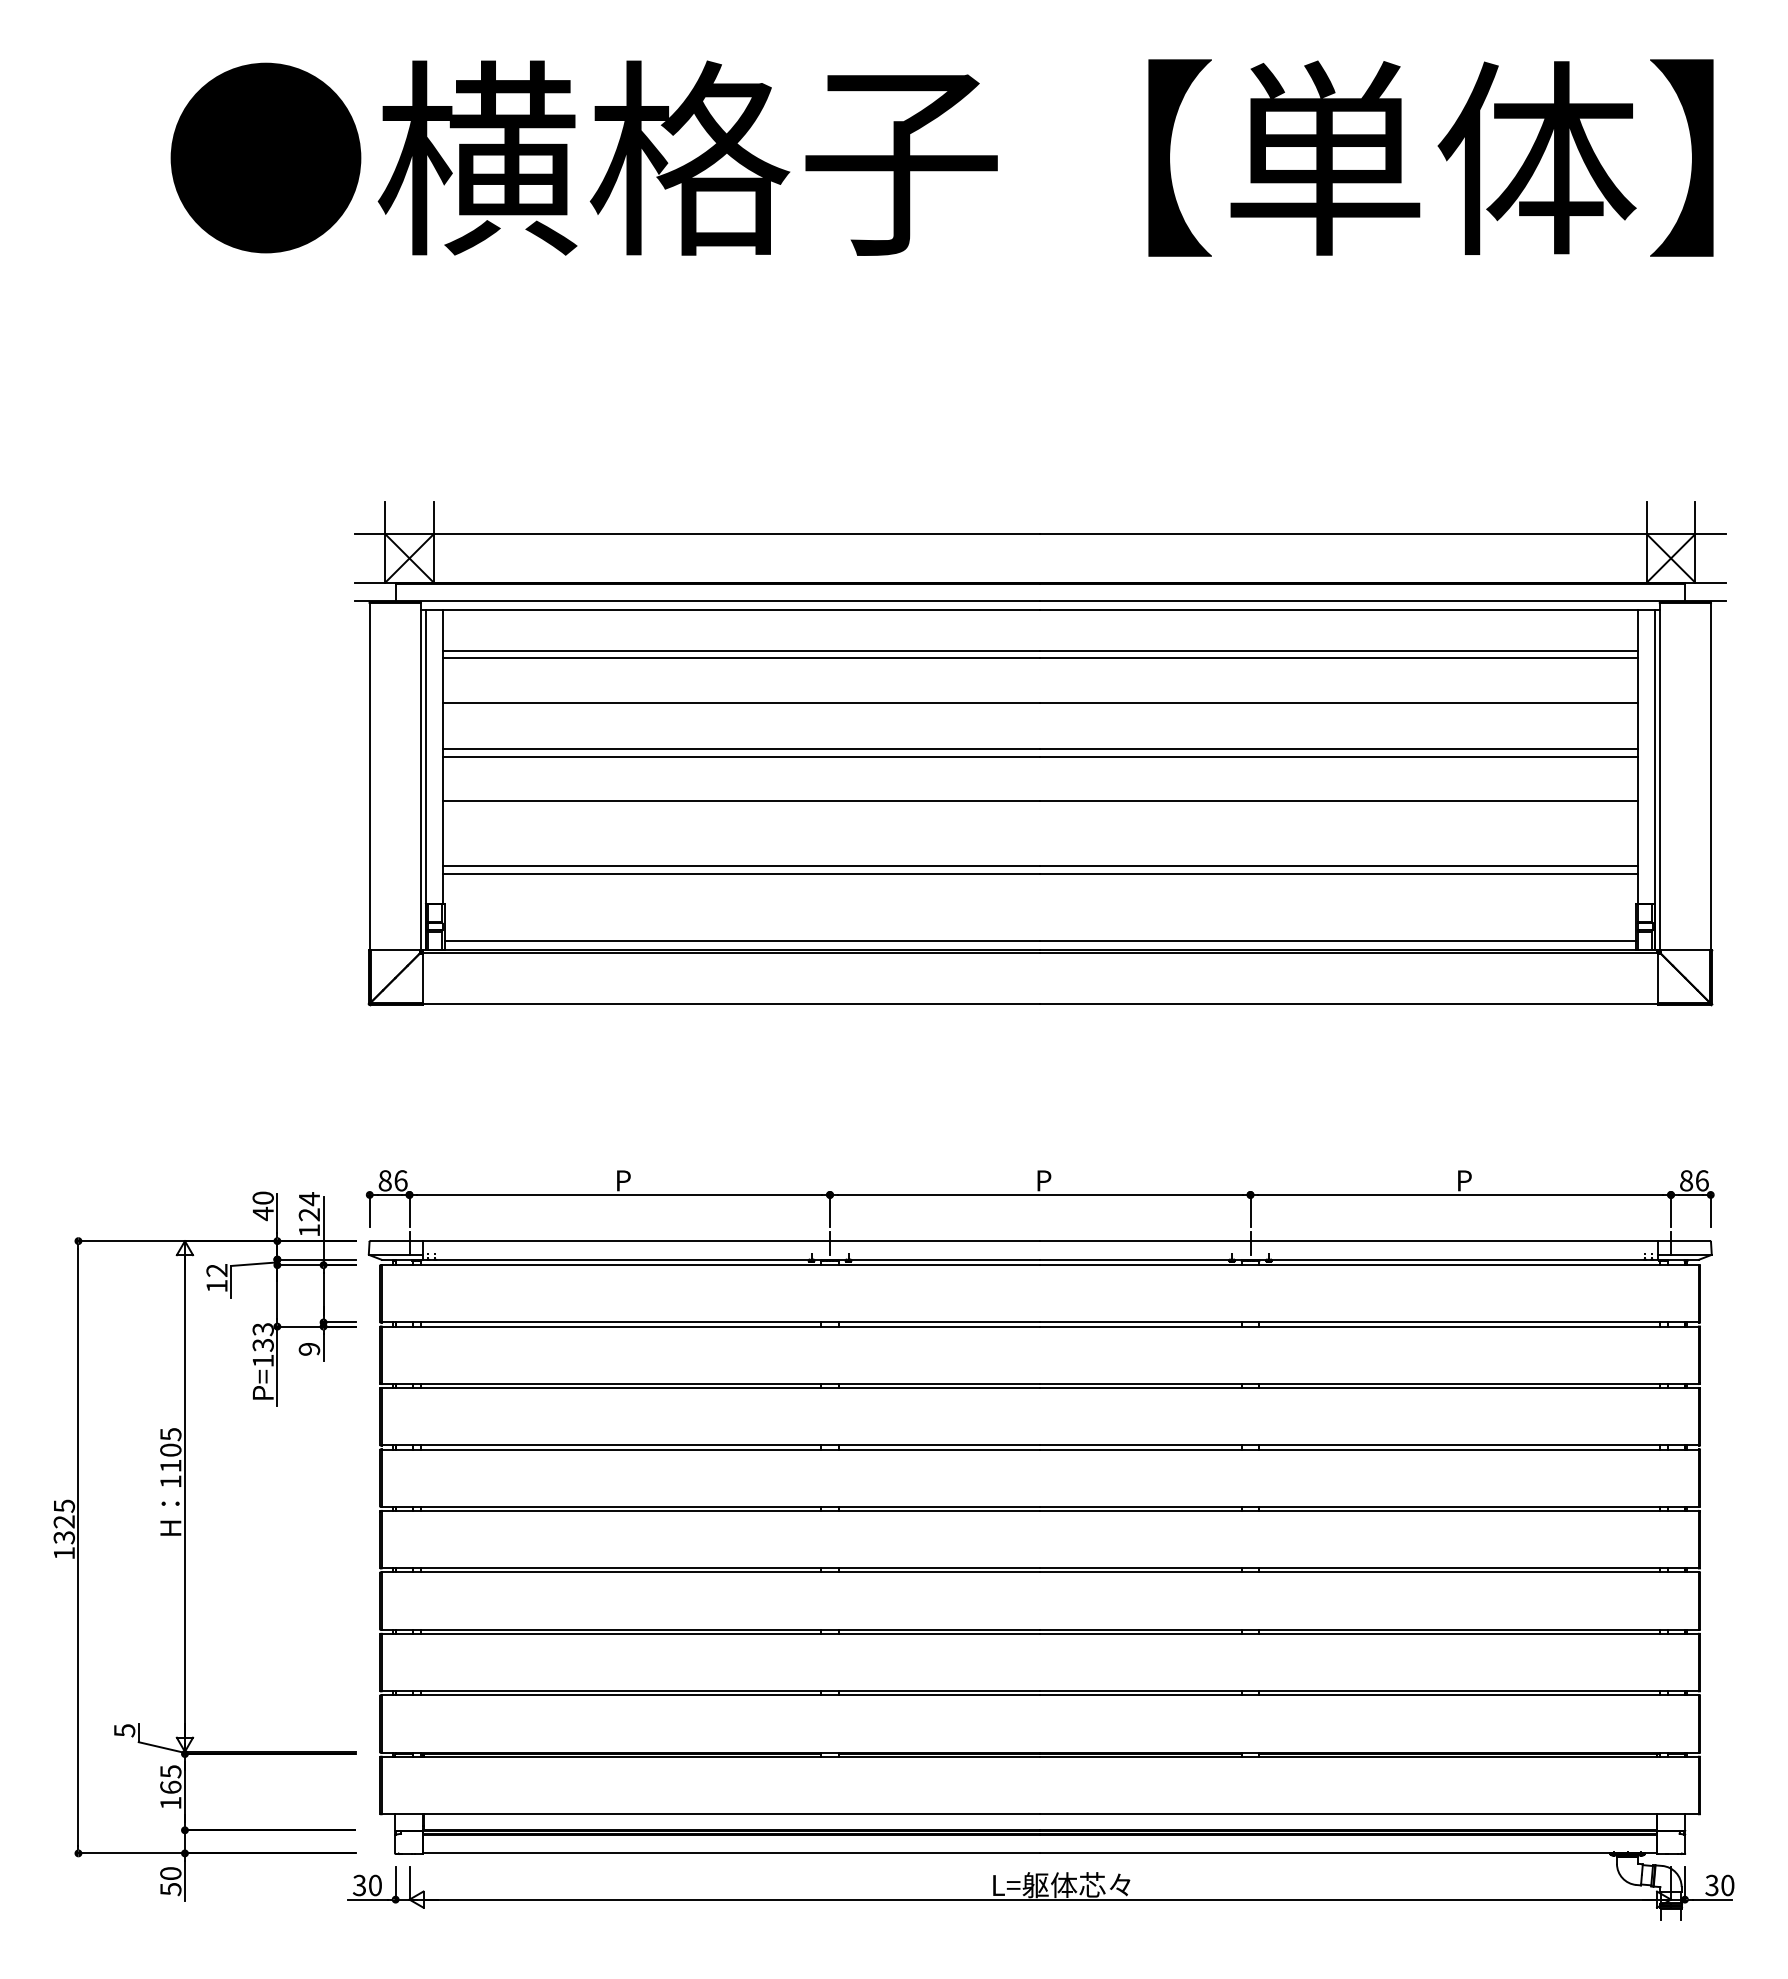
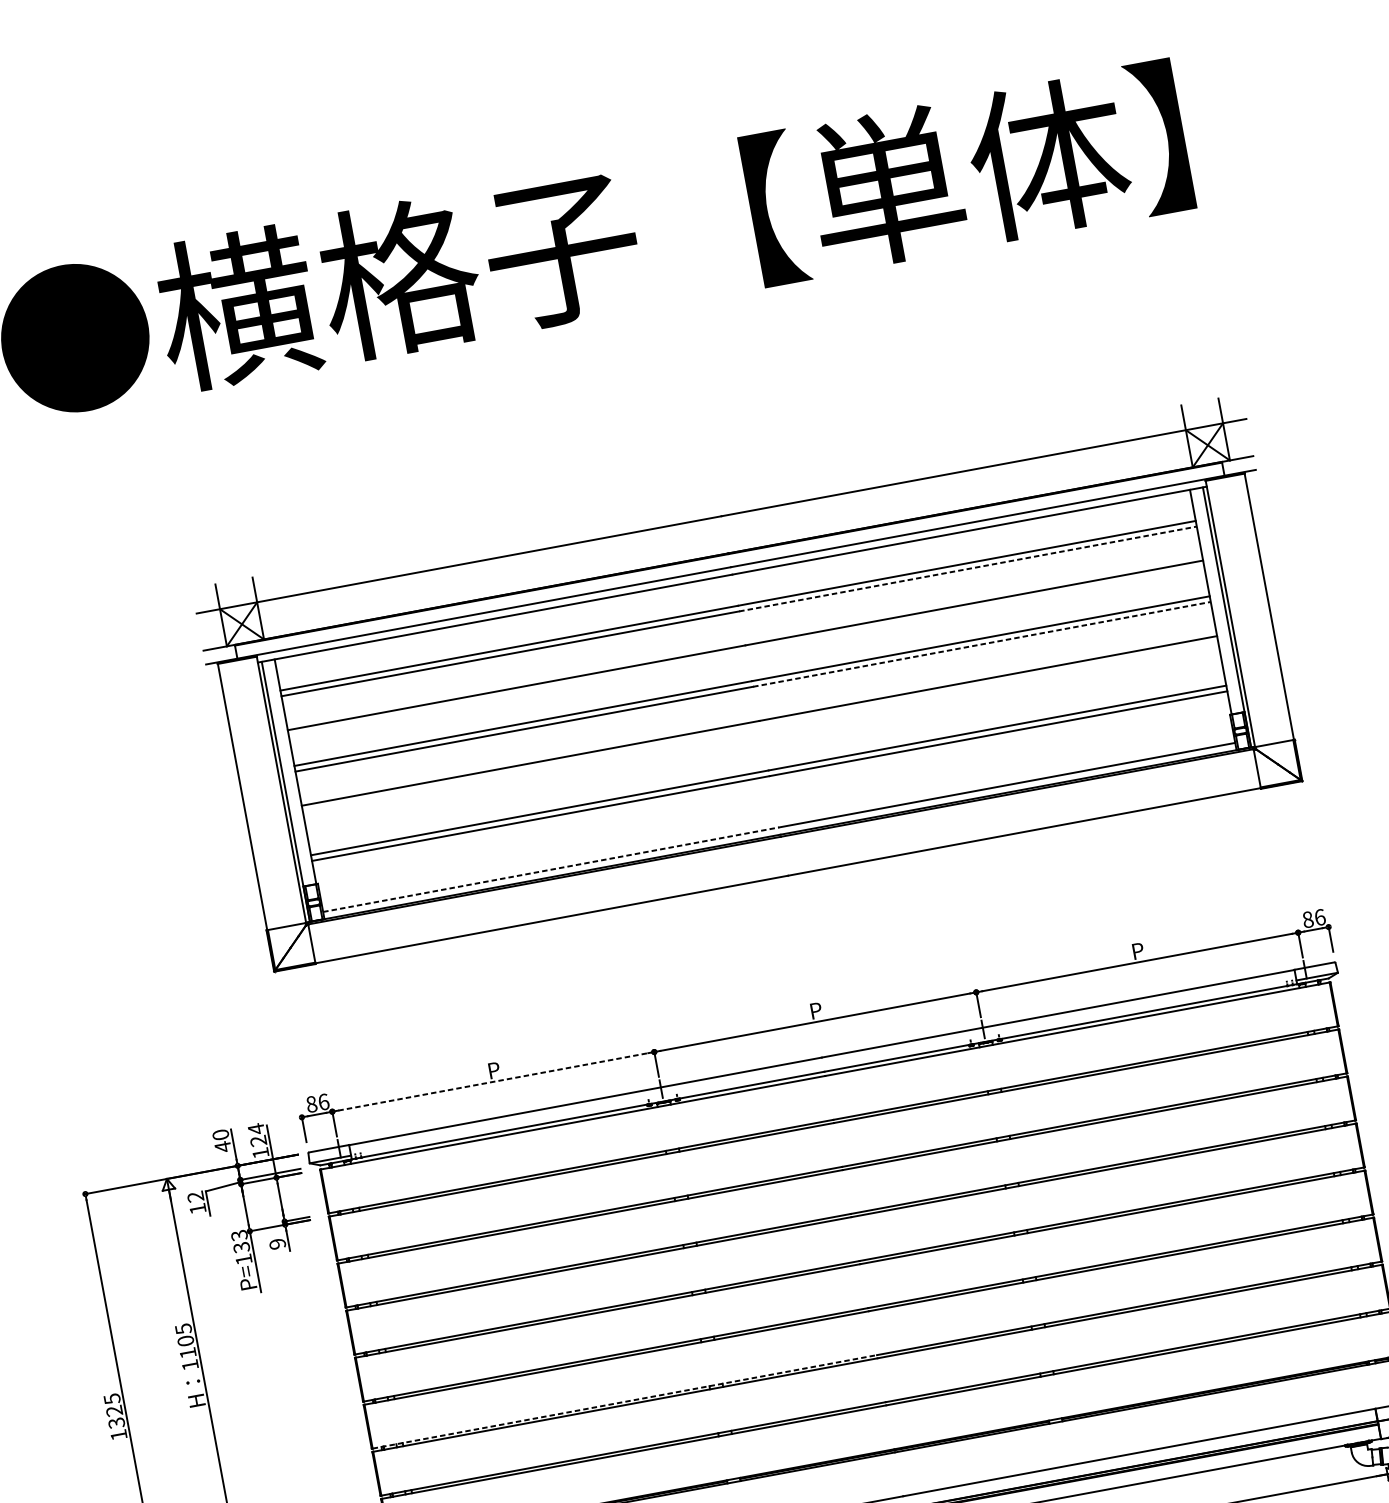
line: (1339, 658) -> (968, 569), solid -> dashed
line: (1339, 756) -> (982, 644), solid -> dashed
line: (742, 940) -> (551, 869), solid -> dashed
line: (620, 1194) -> (493, 1081), solid -> dashed
line: (711, 1629) -> (625, 1401), solid -> dashed

